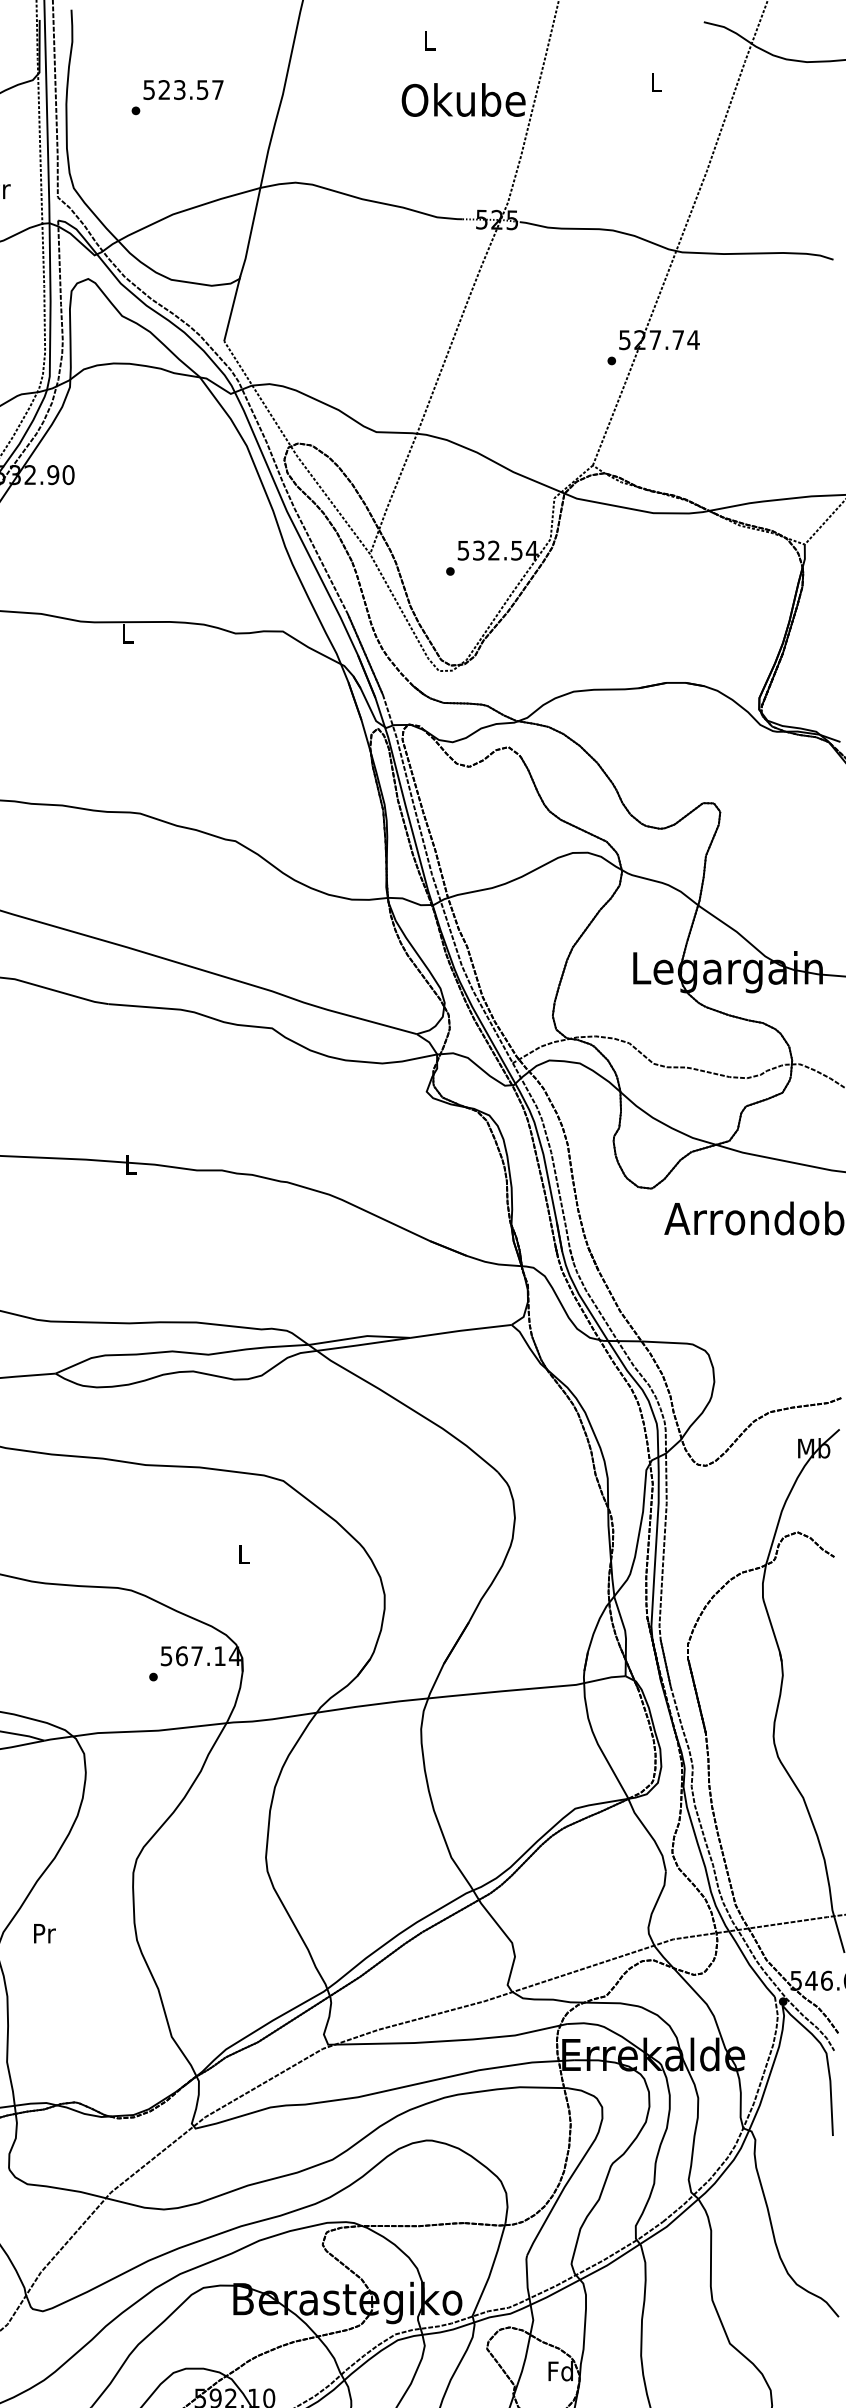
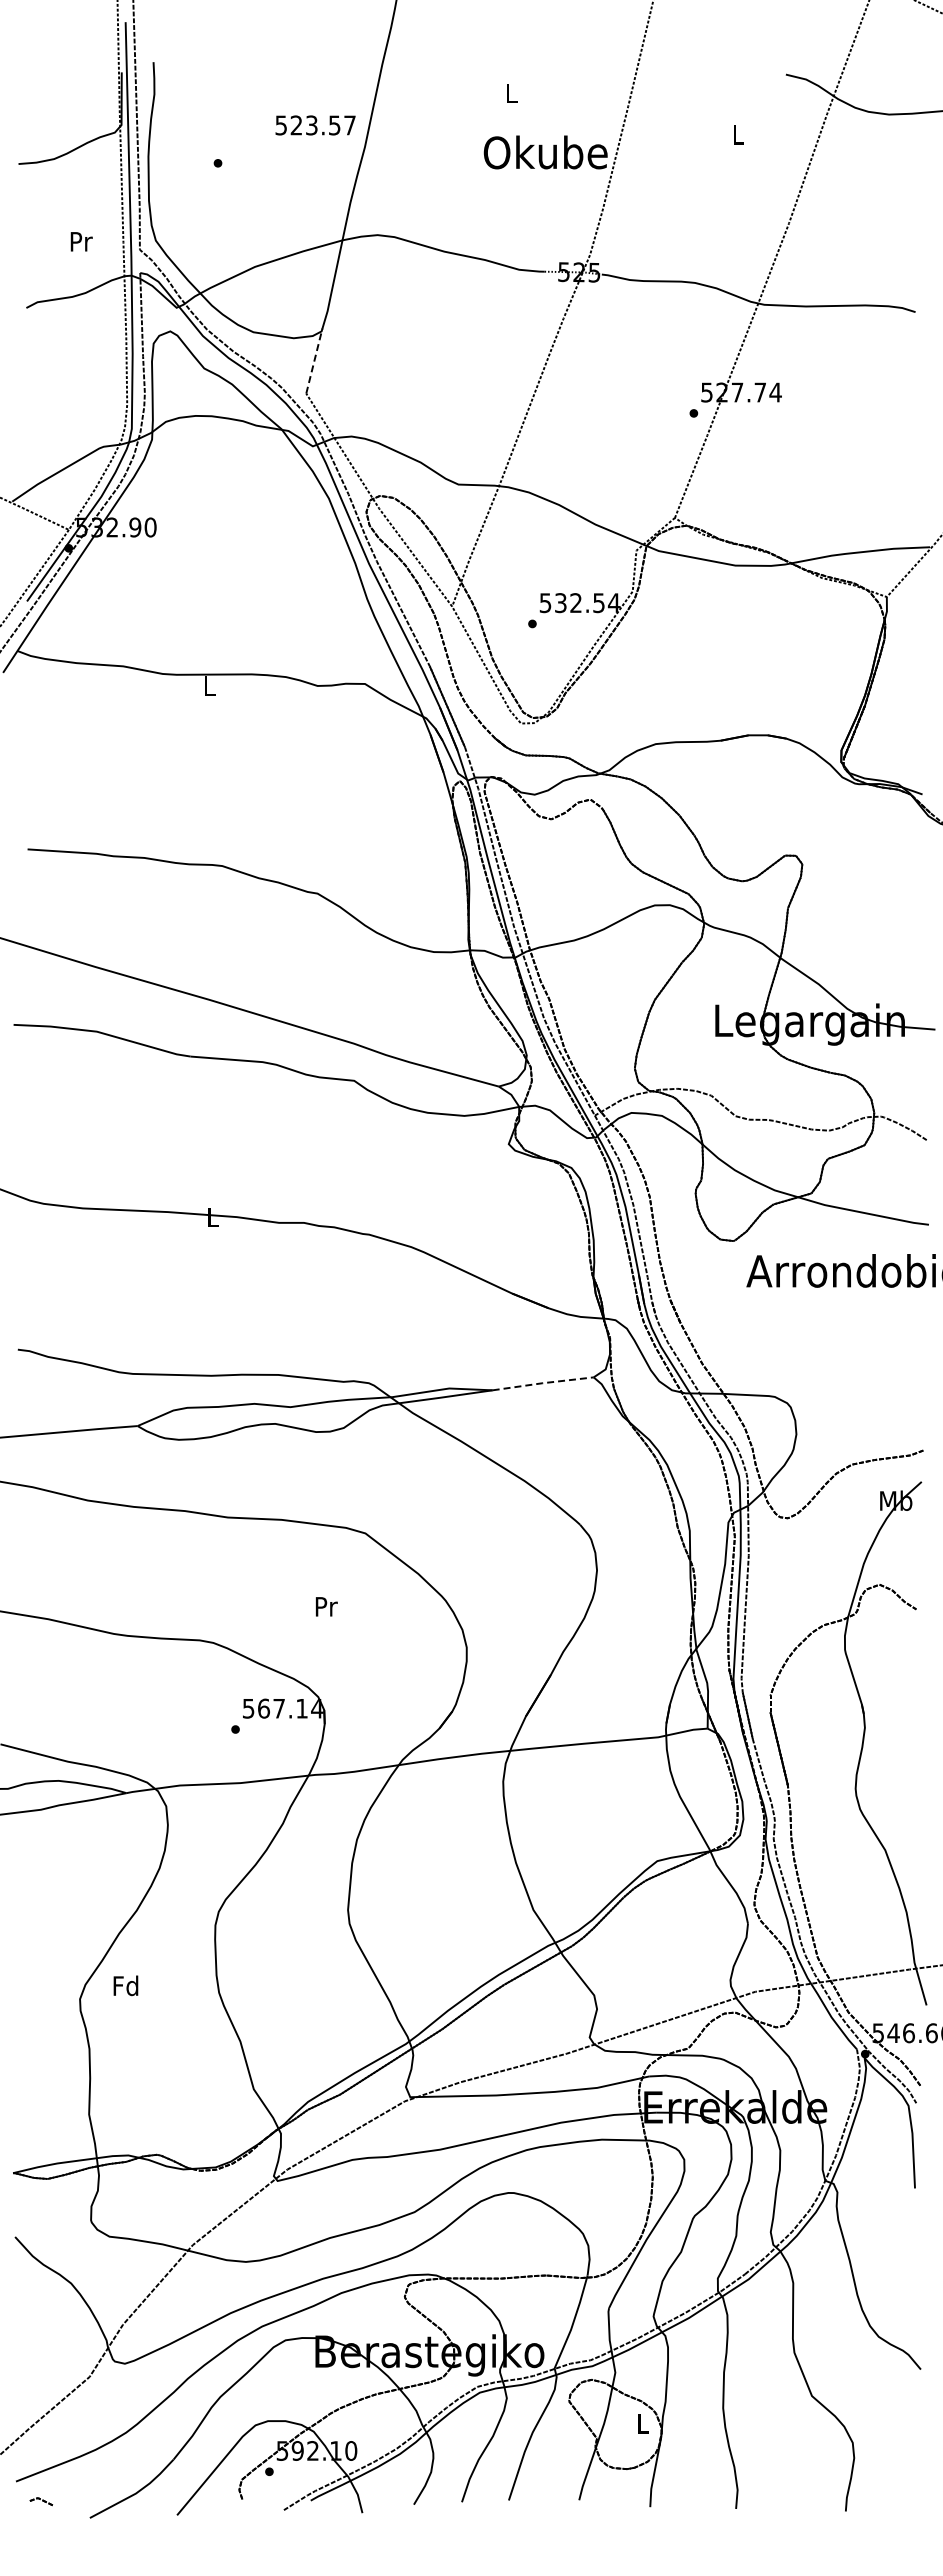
text: (183, 90) -> (315, 125), moved
line: (232, 308) -> (314, 360), solid -> dashed
line: (461, 1331) -> (543, 1383), solid -> dashed
text: (244, 1554) -> (326, 1606), L -> Pr
text: (43, 1933) -> (125, 1985), Pr -> Fd
text: (560, 2371) -> (642, 2423), Fd -> L

